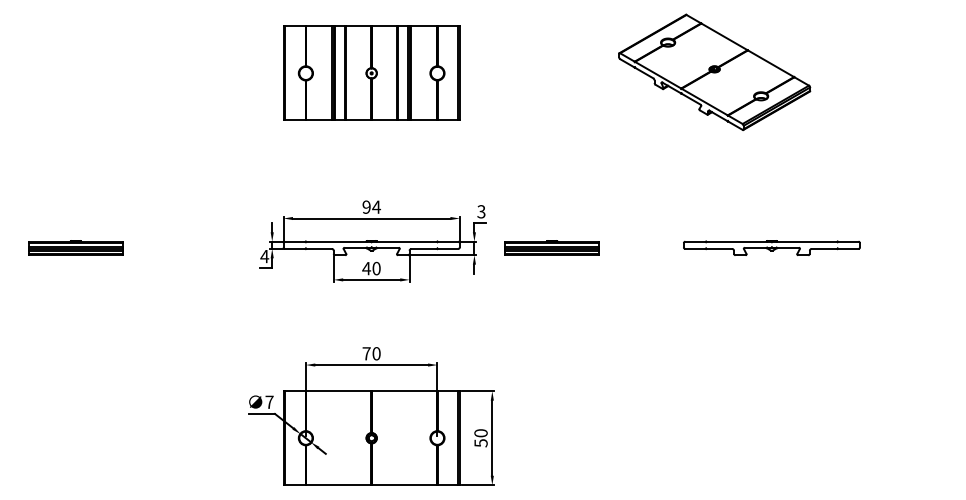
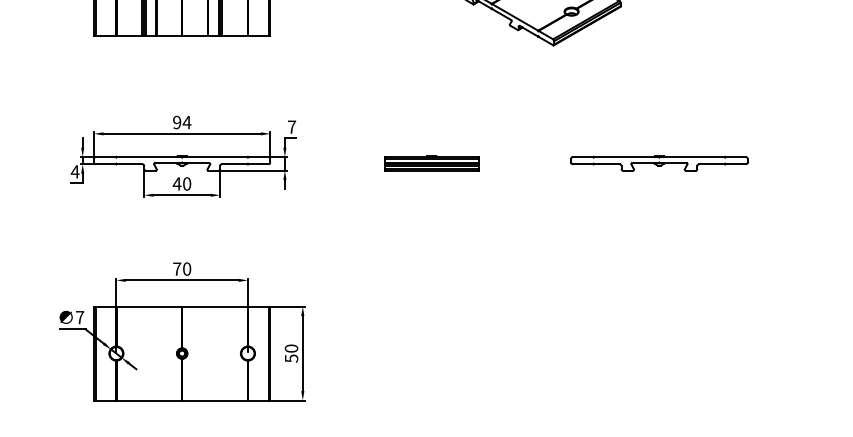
text: (481, 211) -> (292, 126), 3 -> 7
part: (551, 247) -> (431, 162), moved
part: (771, 247) -> (659, 162), moved

